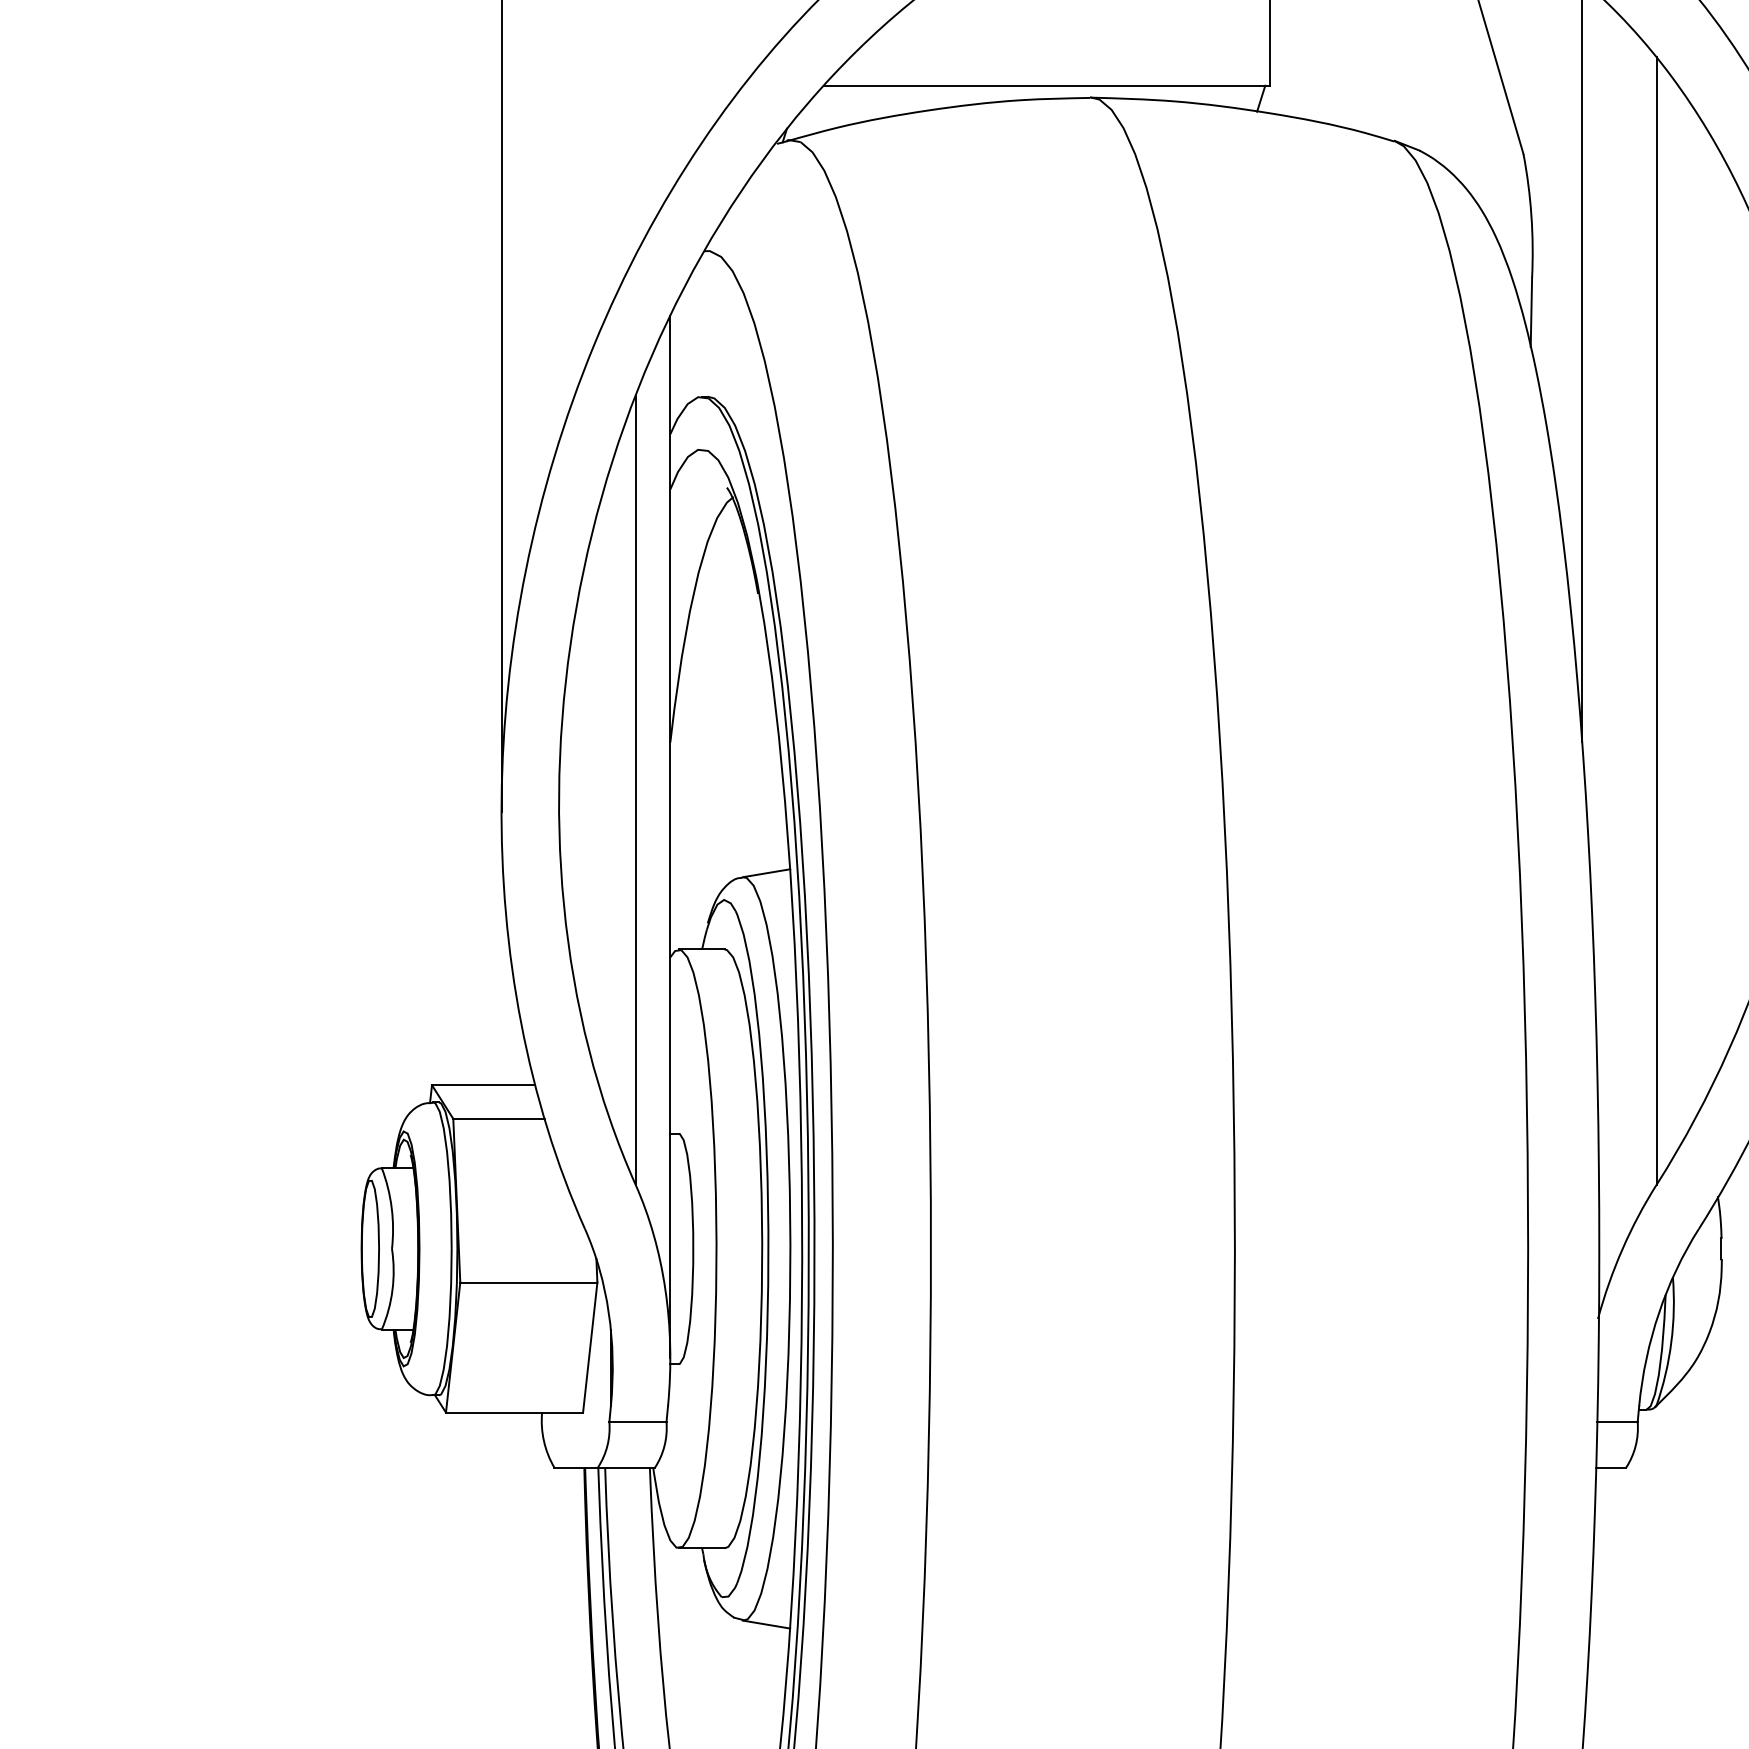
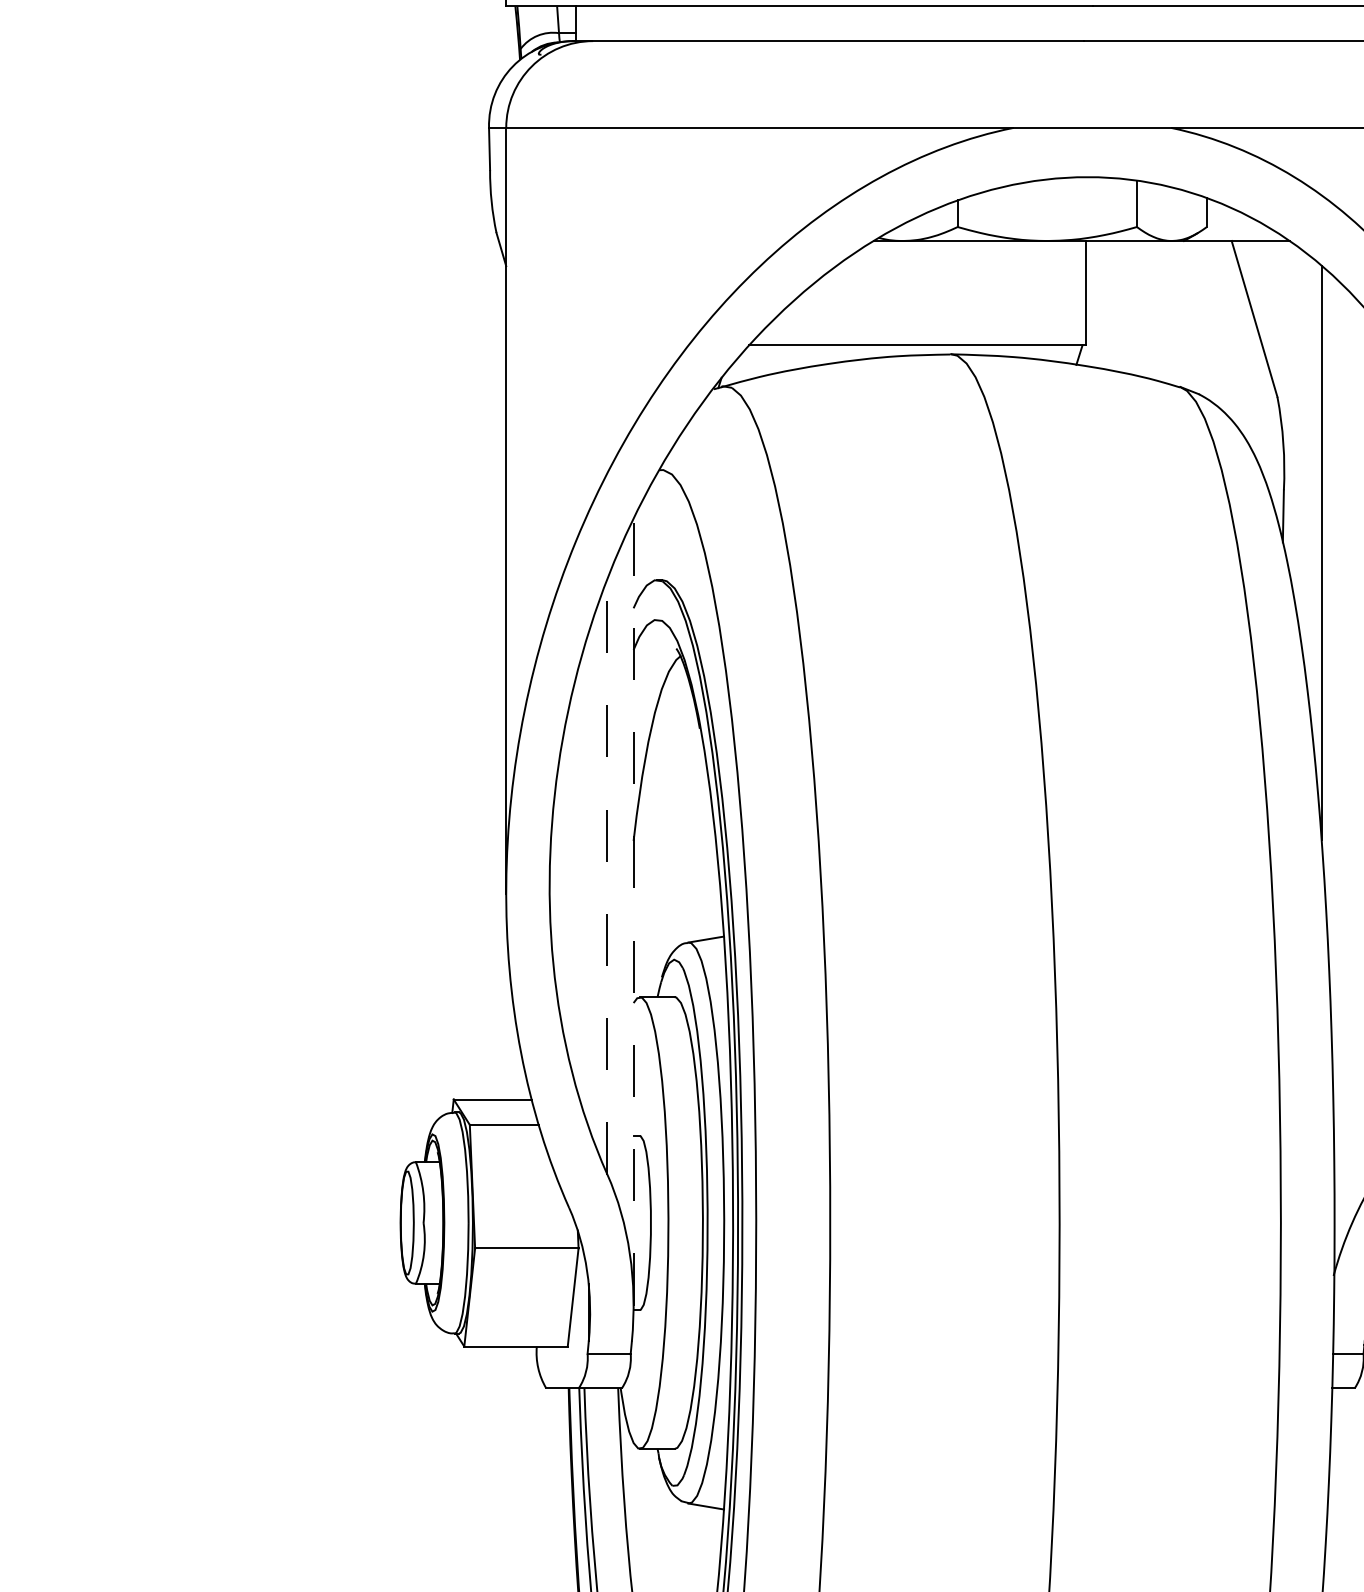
line: (635, 789) -> (607, 876), solid -> dashed
line: (670, 836) -> (633, 911), solid -> dashed

